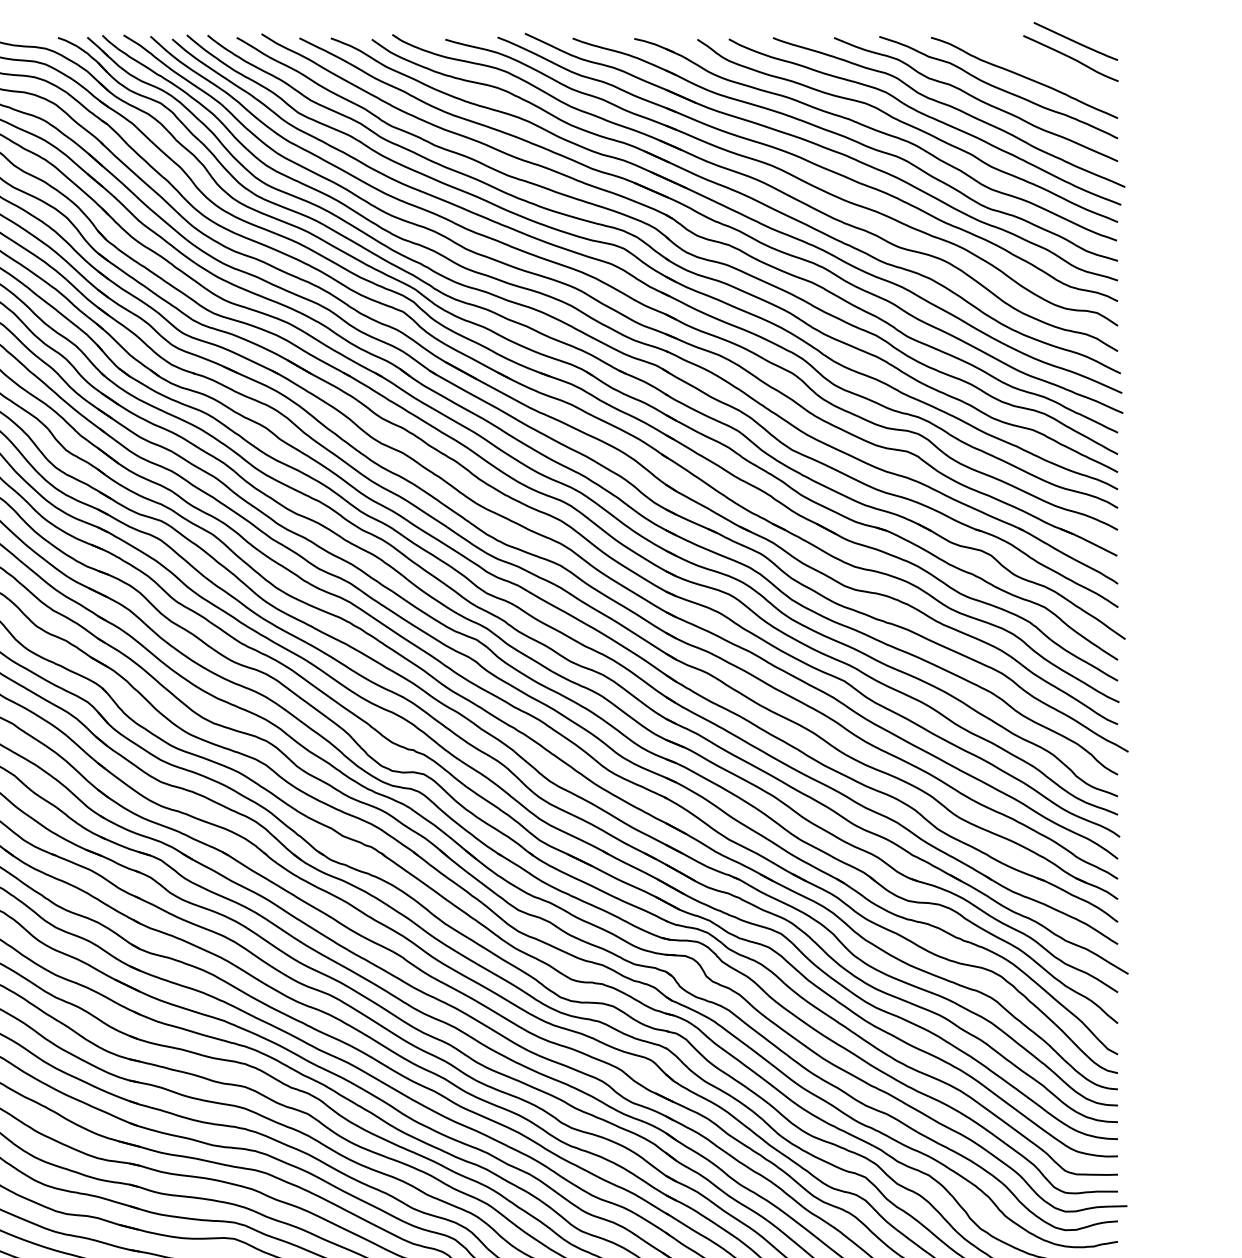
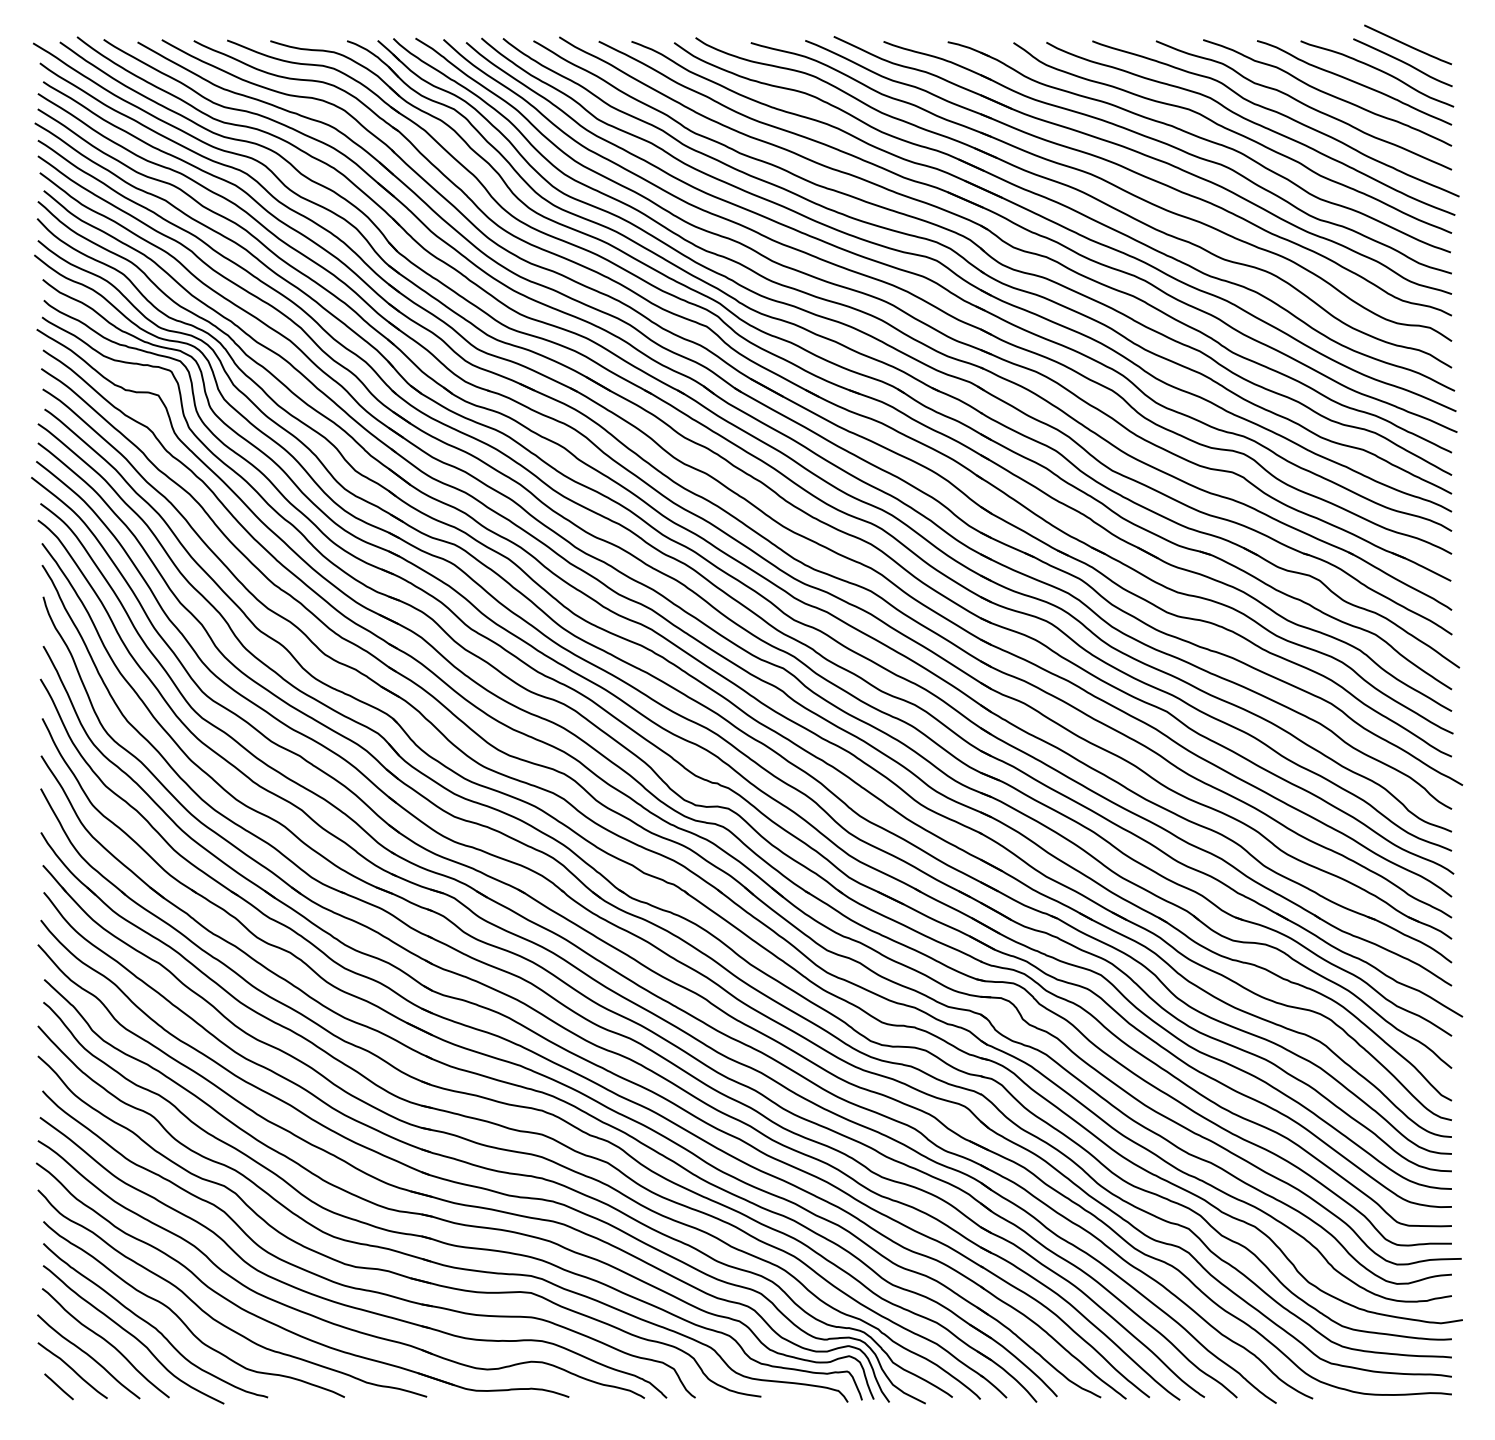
curve: (1048, 67) -> (1379, 71), added

